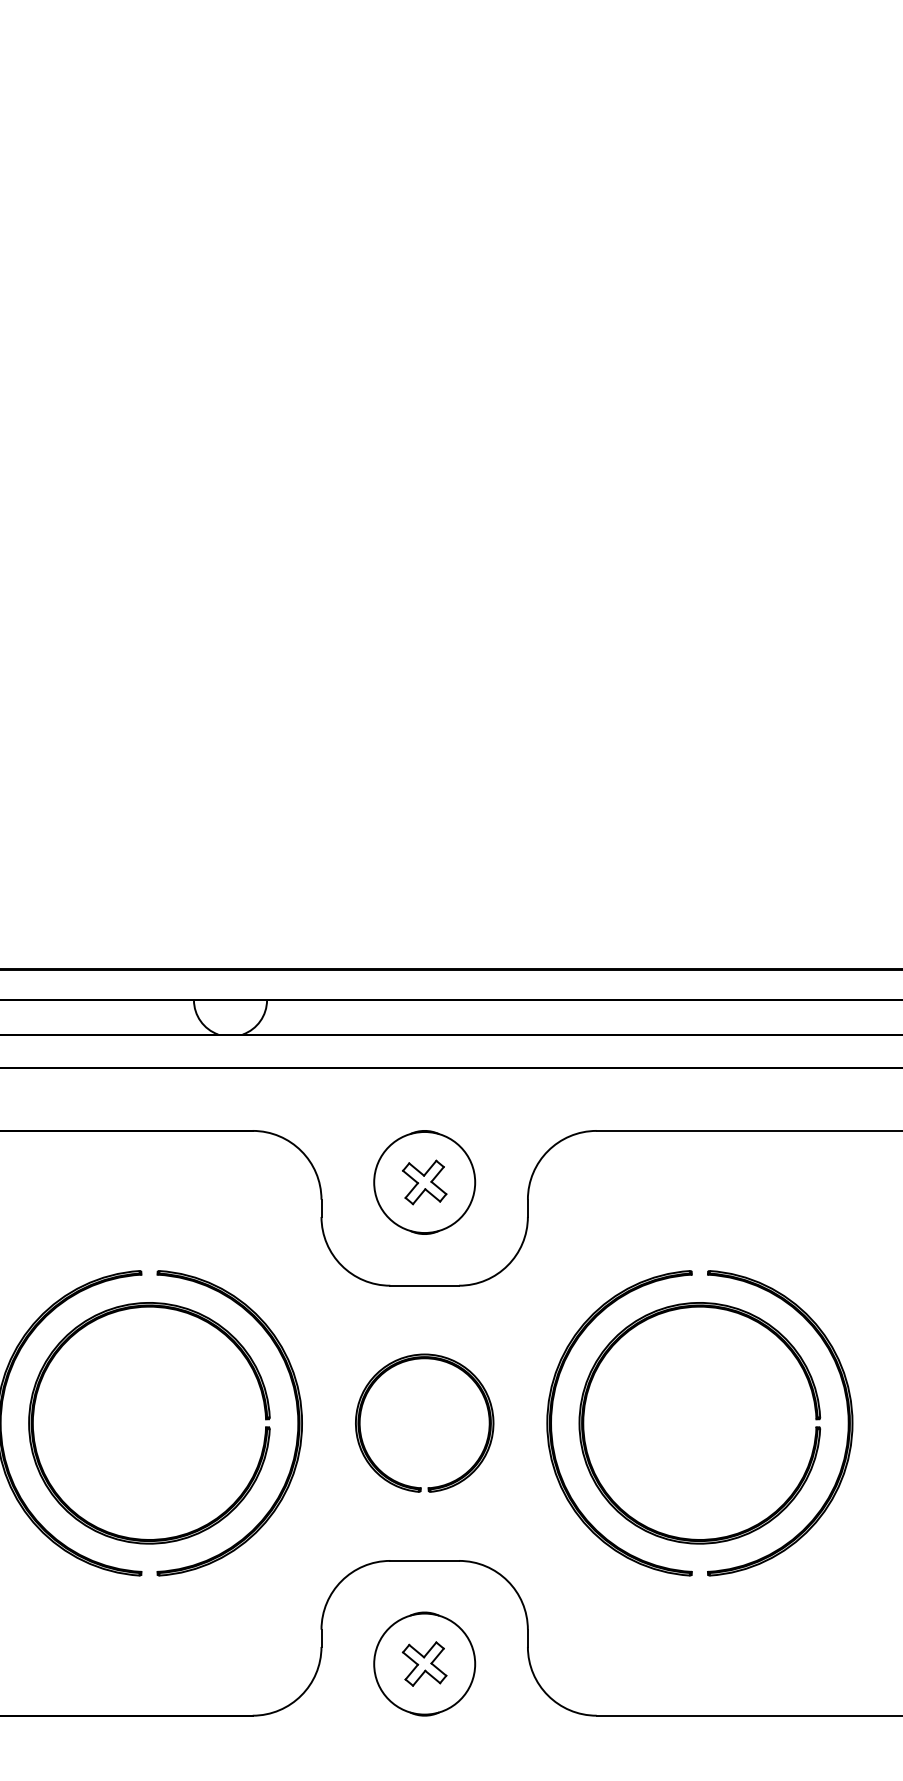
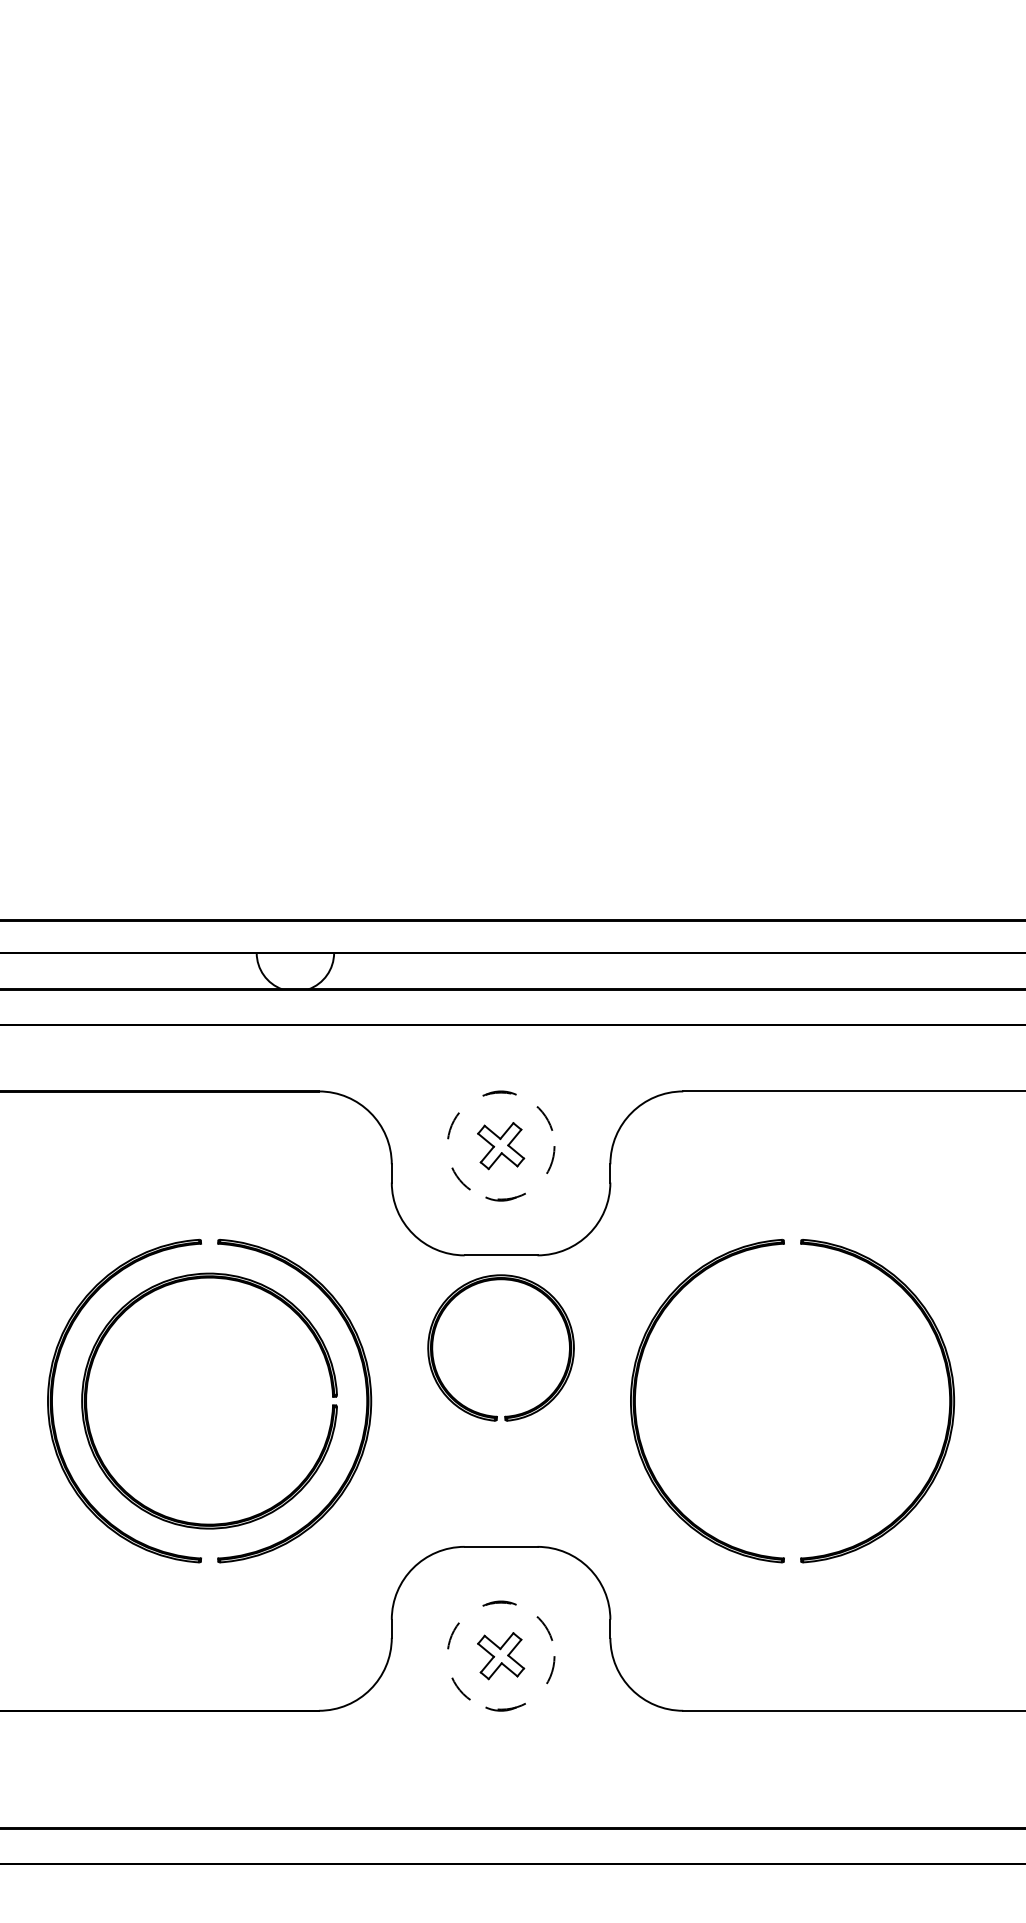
circle: (424, 1181) -> (500, 1145), solid -> dashed
part: (710, 1308) -> (803, 1279), removed
part: (383, 1374) -> (457, 1296), moved
circle: (424, 1663) -> (500, 1655), solid -> dashed

